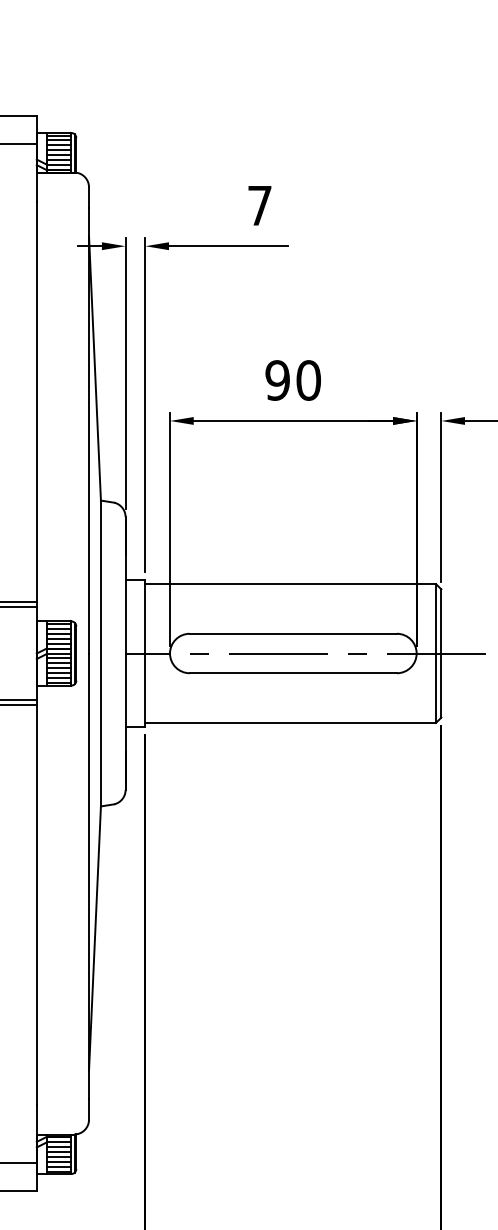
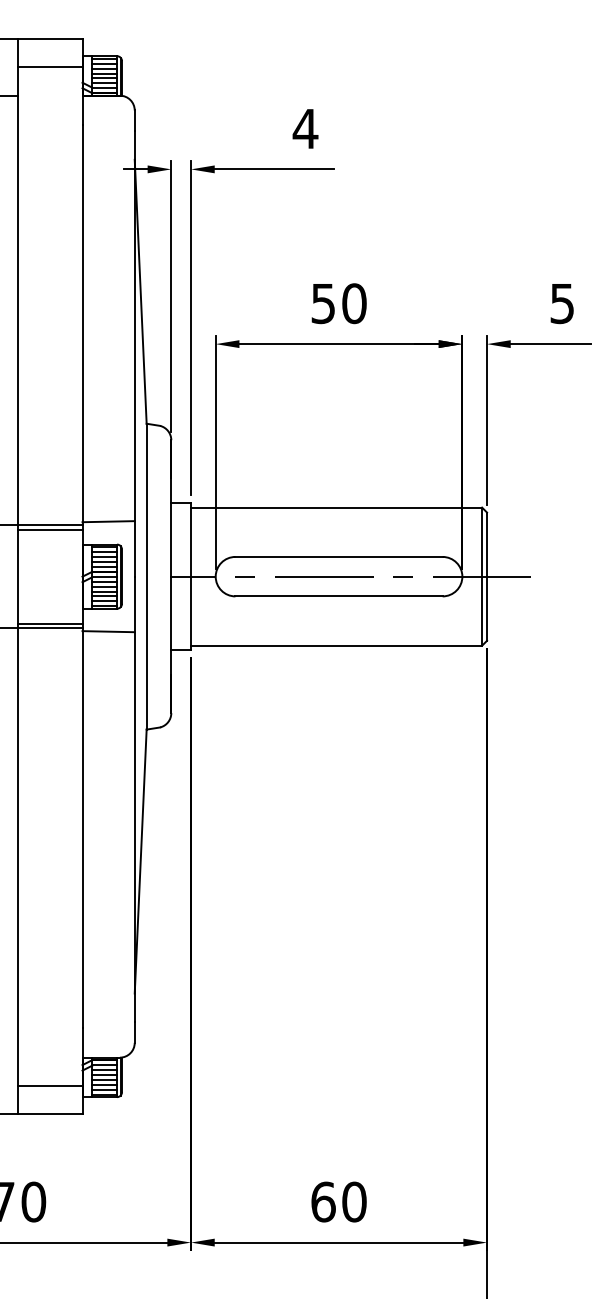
text: (259, 205) -> (305, 128), 7 -> 4
text: (277, 380) -> (323, 303), 90 -> 50
line: (62, 598) -> (108, 521), added
line: (62, 708) -> (108, 631), added

